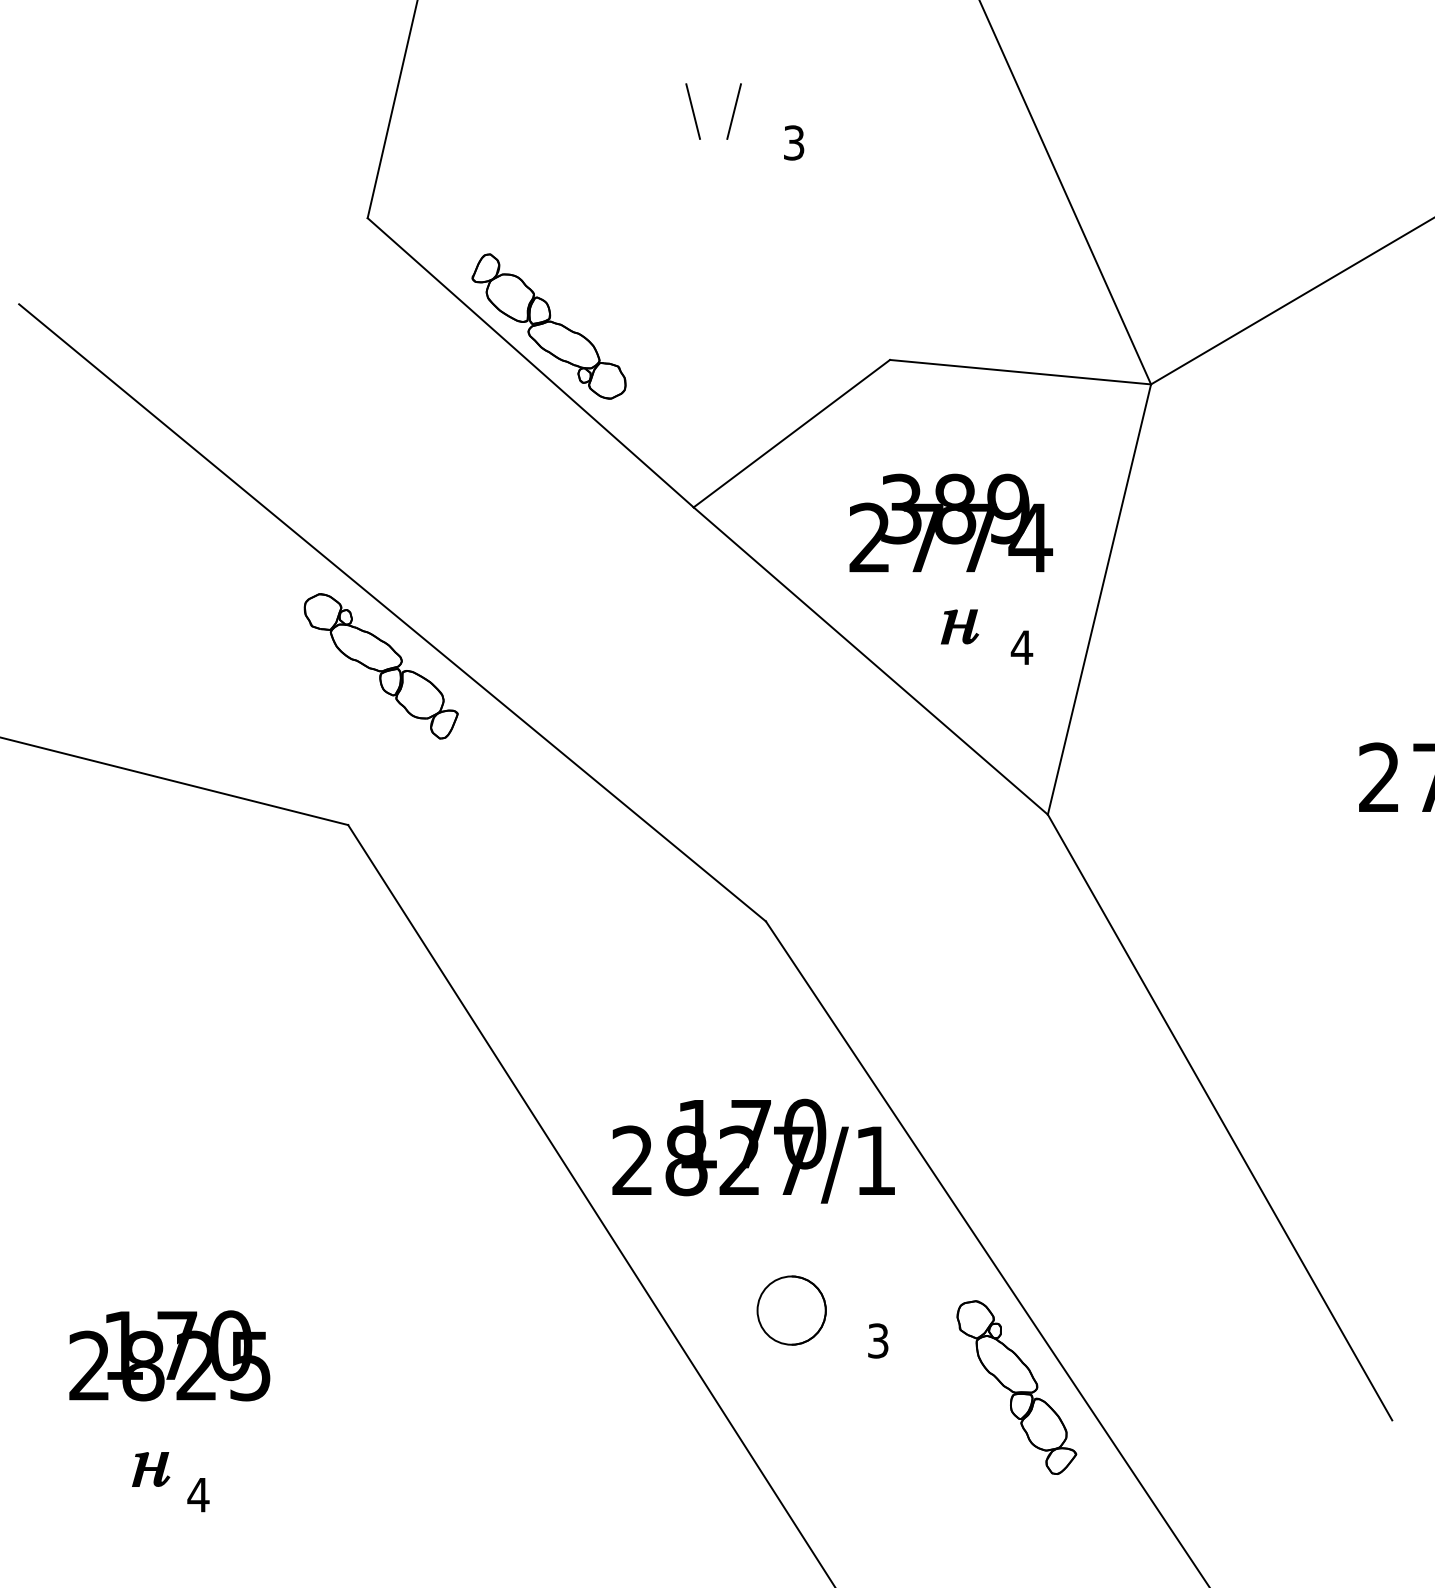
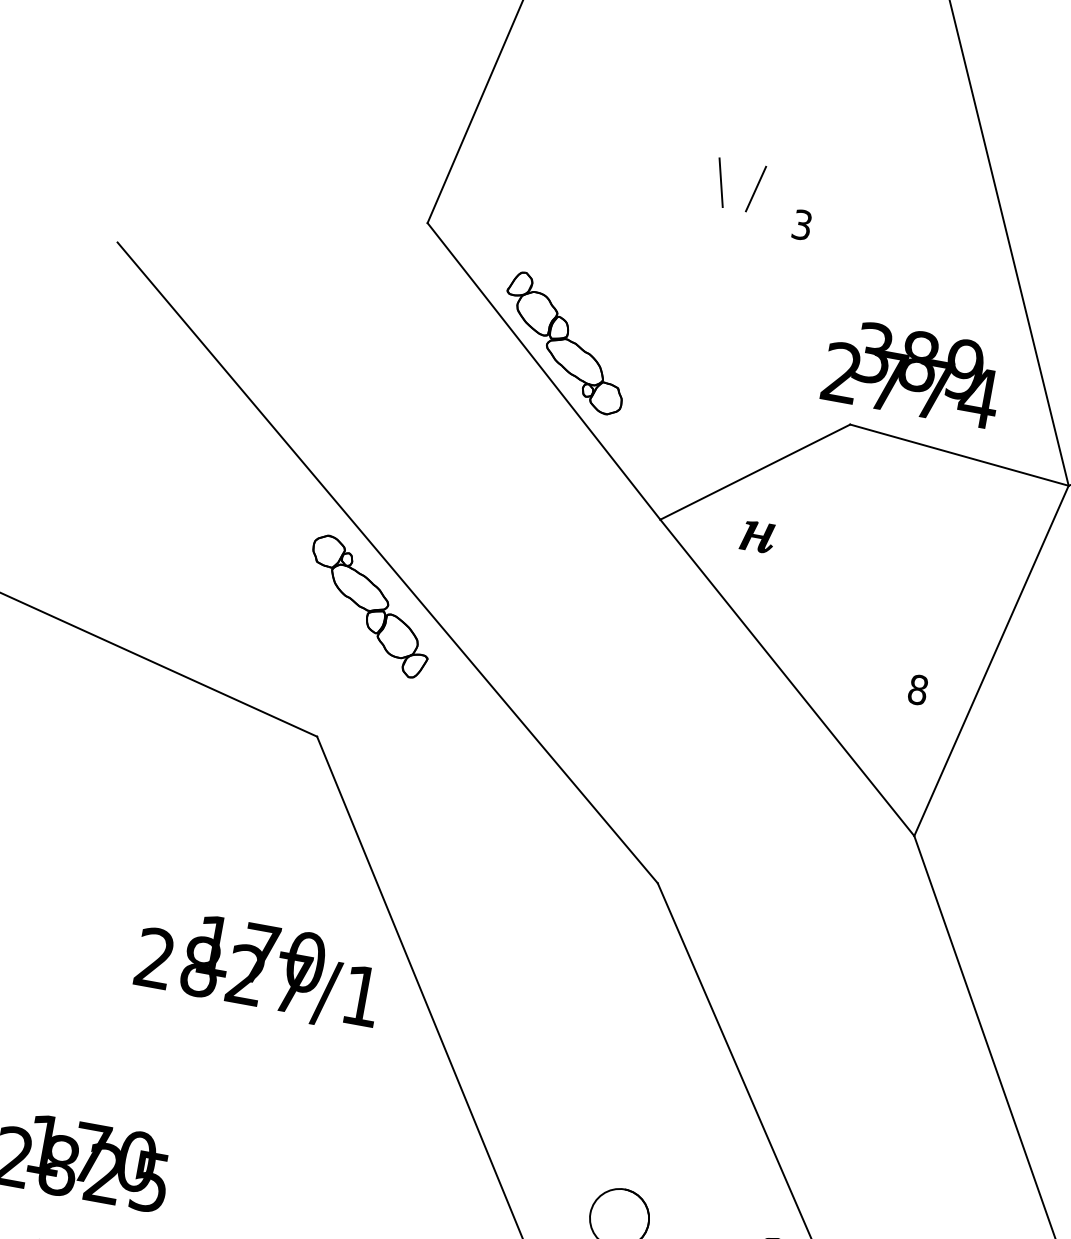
text: (950, 522) -> (912, 372), moved
part: (960, 626) -> (758, 536), moved
text: (1021, 647) -> (917, 689), 4 -> 8
text: (753, 1150) -> (259, 968), moved

